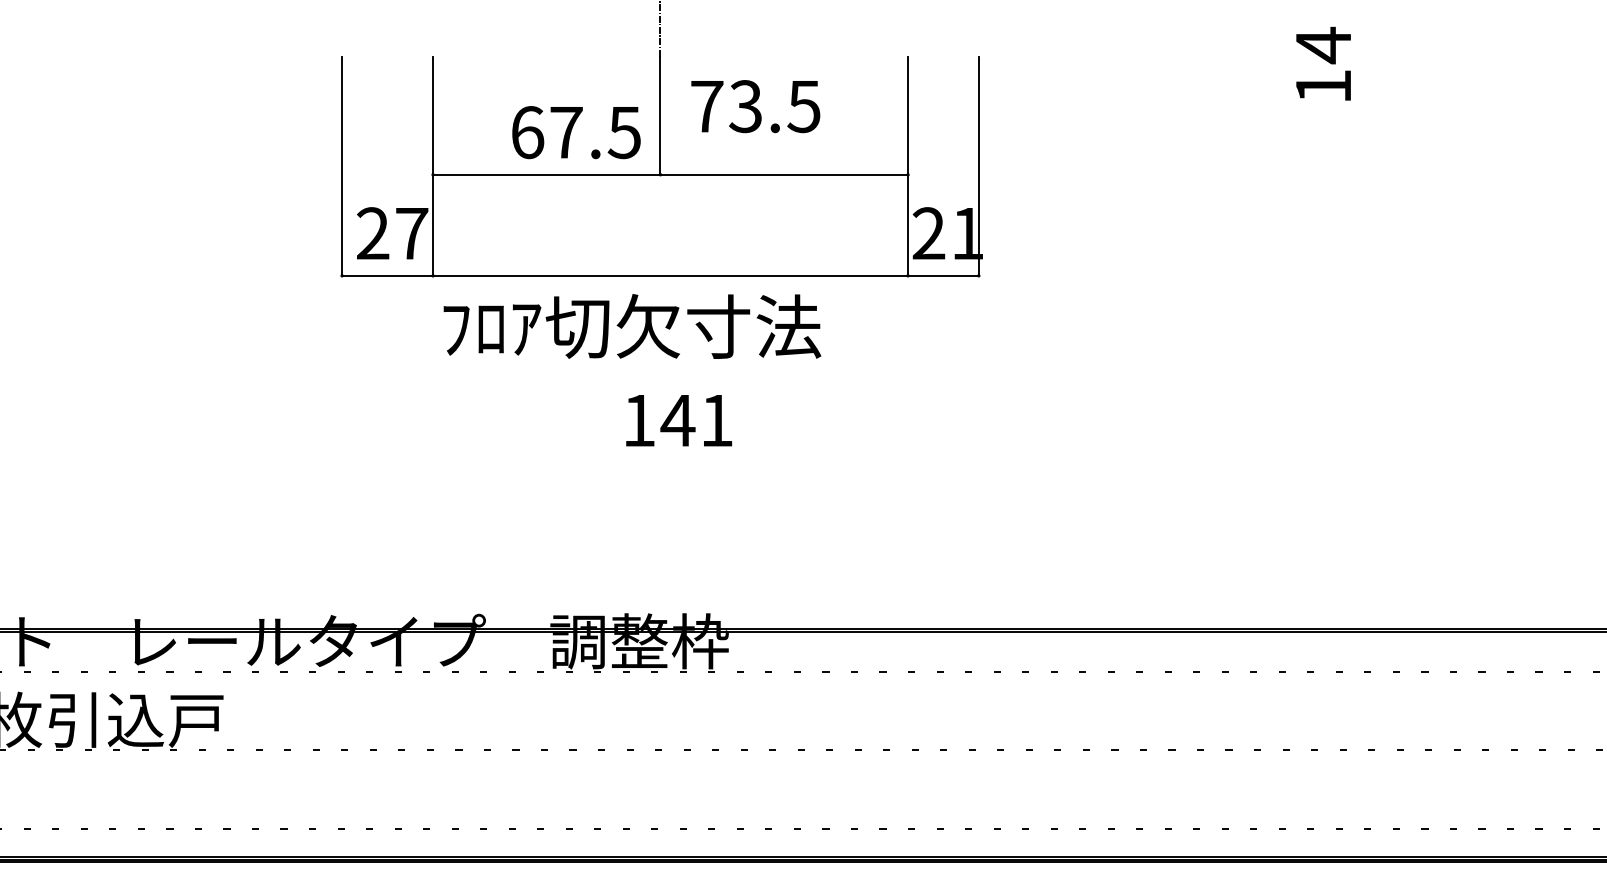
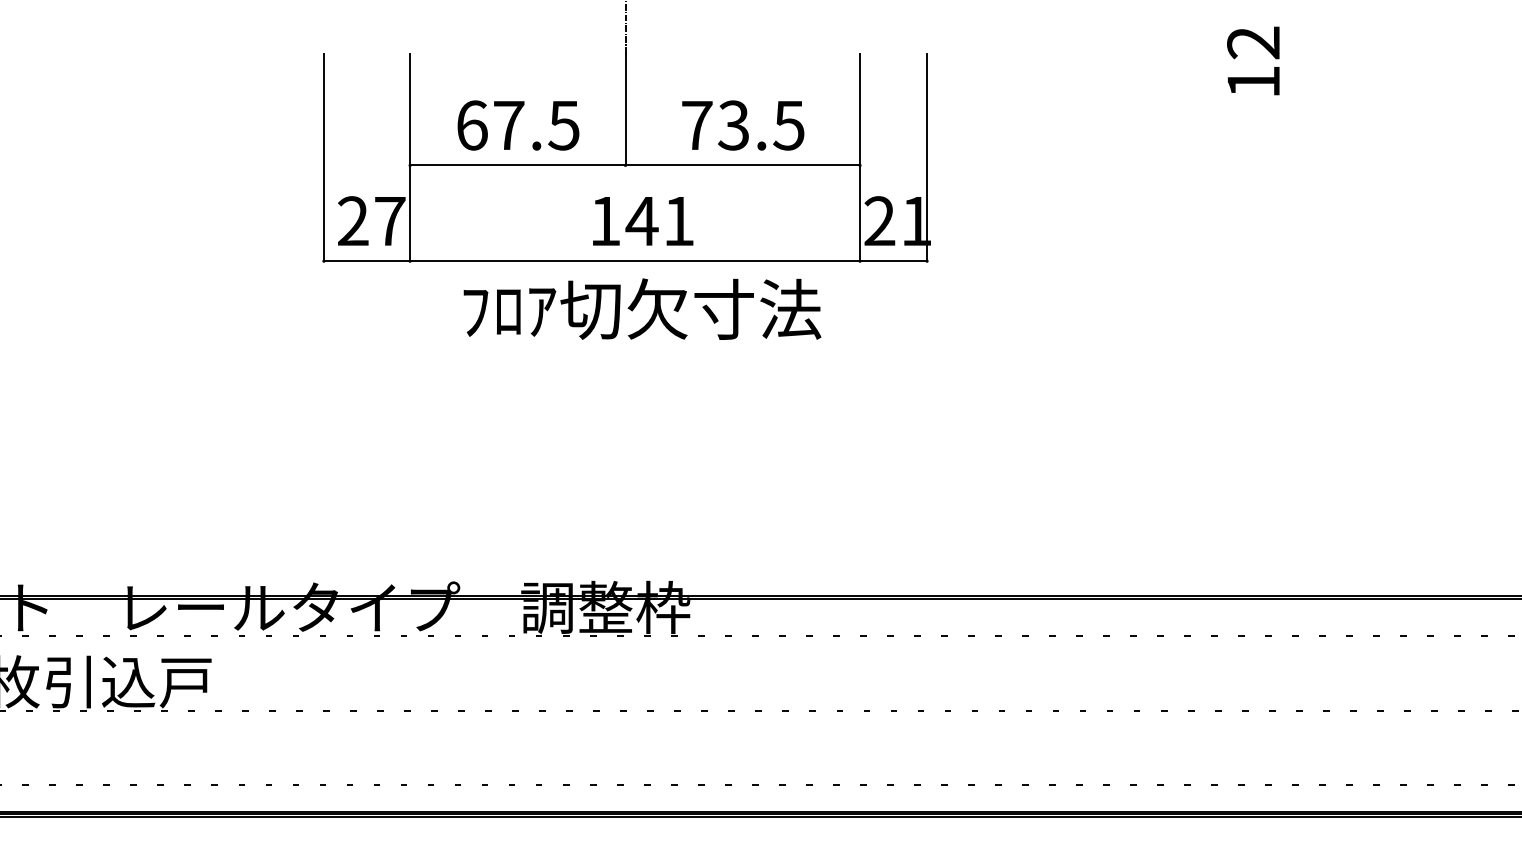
text: (1322, 45) -> (1252, 43), 14 -> 12
text: (755, 106) -> (743, 125), moved
text: (576, 132) -> (518, 125), moved
text: (632, 326) -> (642, 309), moved
text: (679, 420) -> (643, 221), moved

